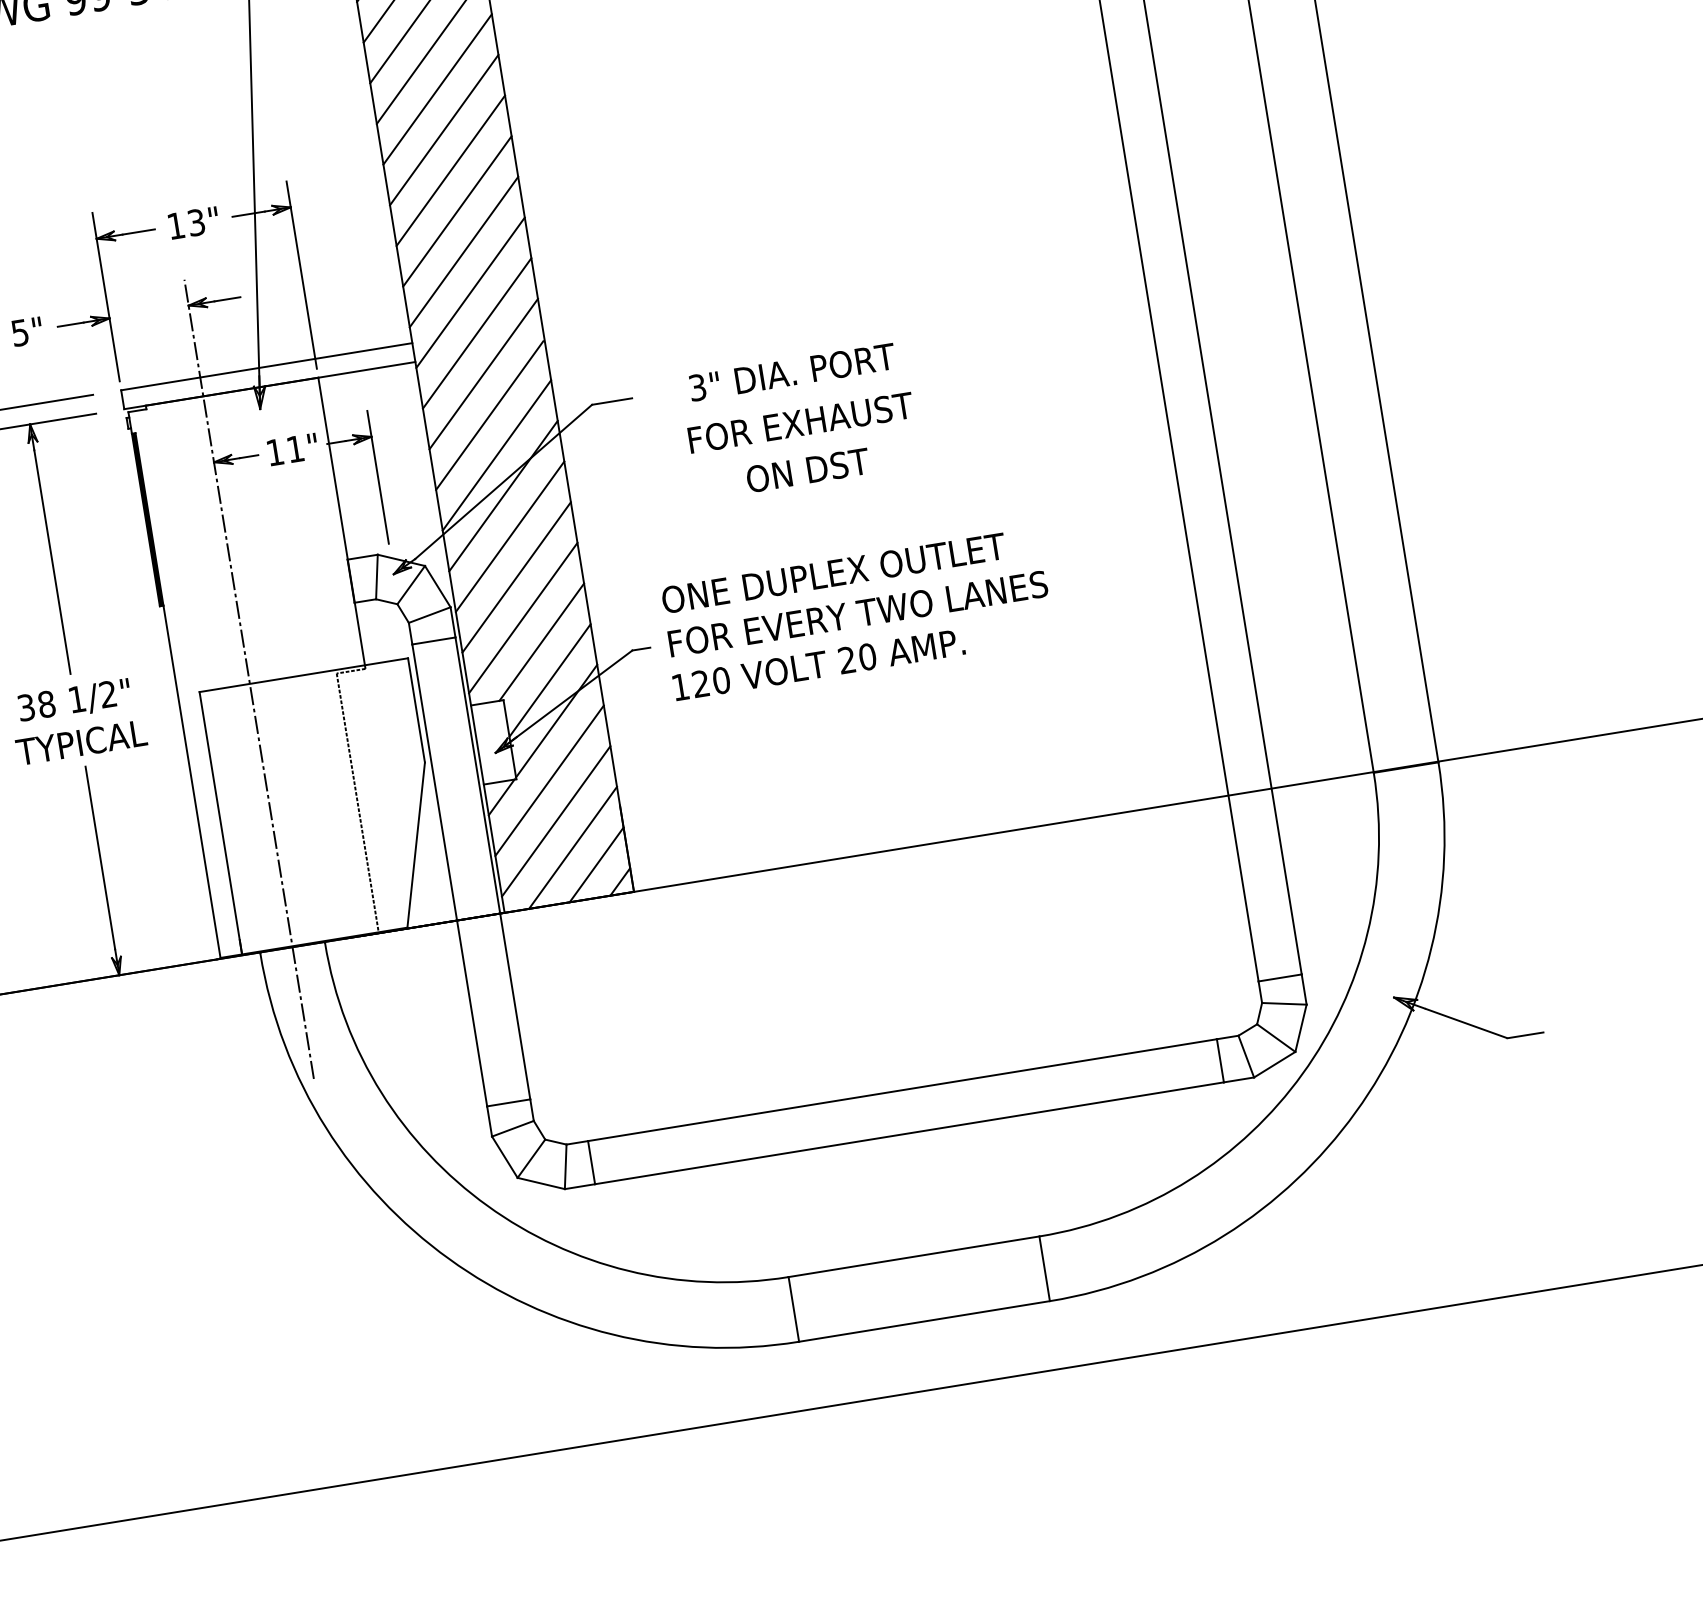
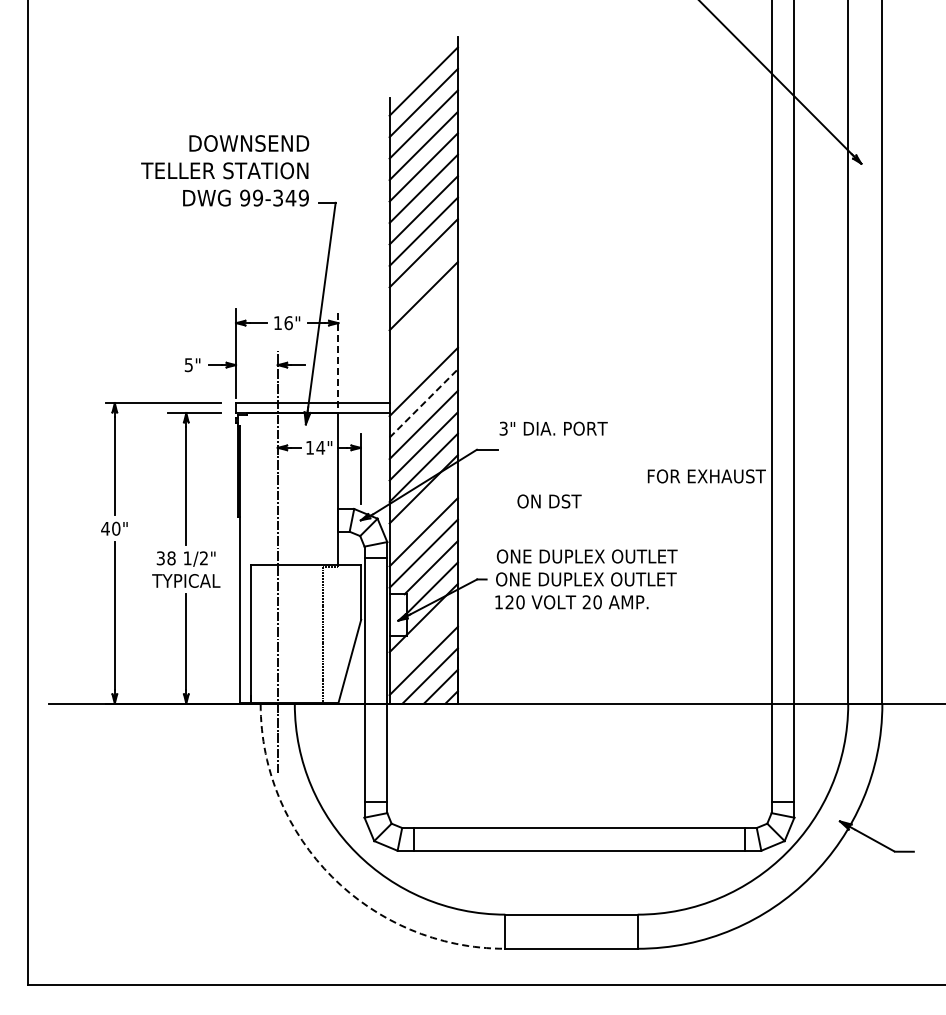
line: (437, 89) -> (423, 274), removed
line: (450, 170) -> (423, 317), removed
line: (456, 210) -> (423, 338), removed
text: (196, 223) -> (288, 323), 13" -> 16"
line: (463, 252) -> (423, 360), removed
line: (301, 274) -> (338, 358), solid -> dashed
line: (478, 333) -> (424, 403), solid -> dashed
text: (792, 371) -> (553, 428), moved
text: (800, 423) -> (706, 476), moved
text: (294, 448) -> (320, 447), 11" -> 14"
text: (808, 470) -> (549, 501), moved
line: (509, 536) -> (423, 510), removed
text: (856, 614) -> (595, 579), FOR EVERY TWO LANES -> ONE DUPLEX OUTLET
line: (549, 780) -> (423, 639), removed
arc: (449, 1259) -> (332, 877), solid -> dashed

